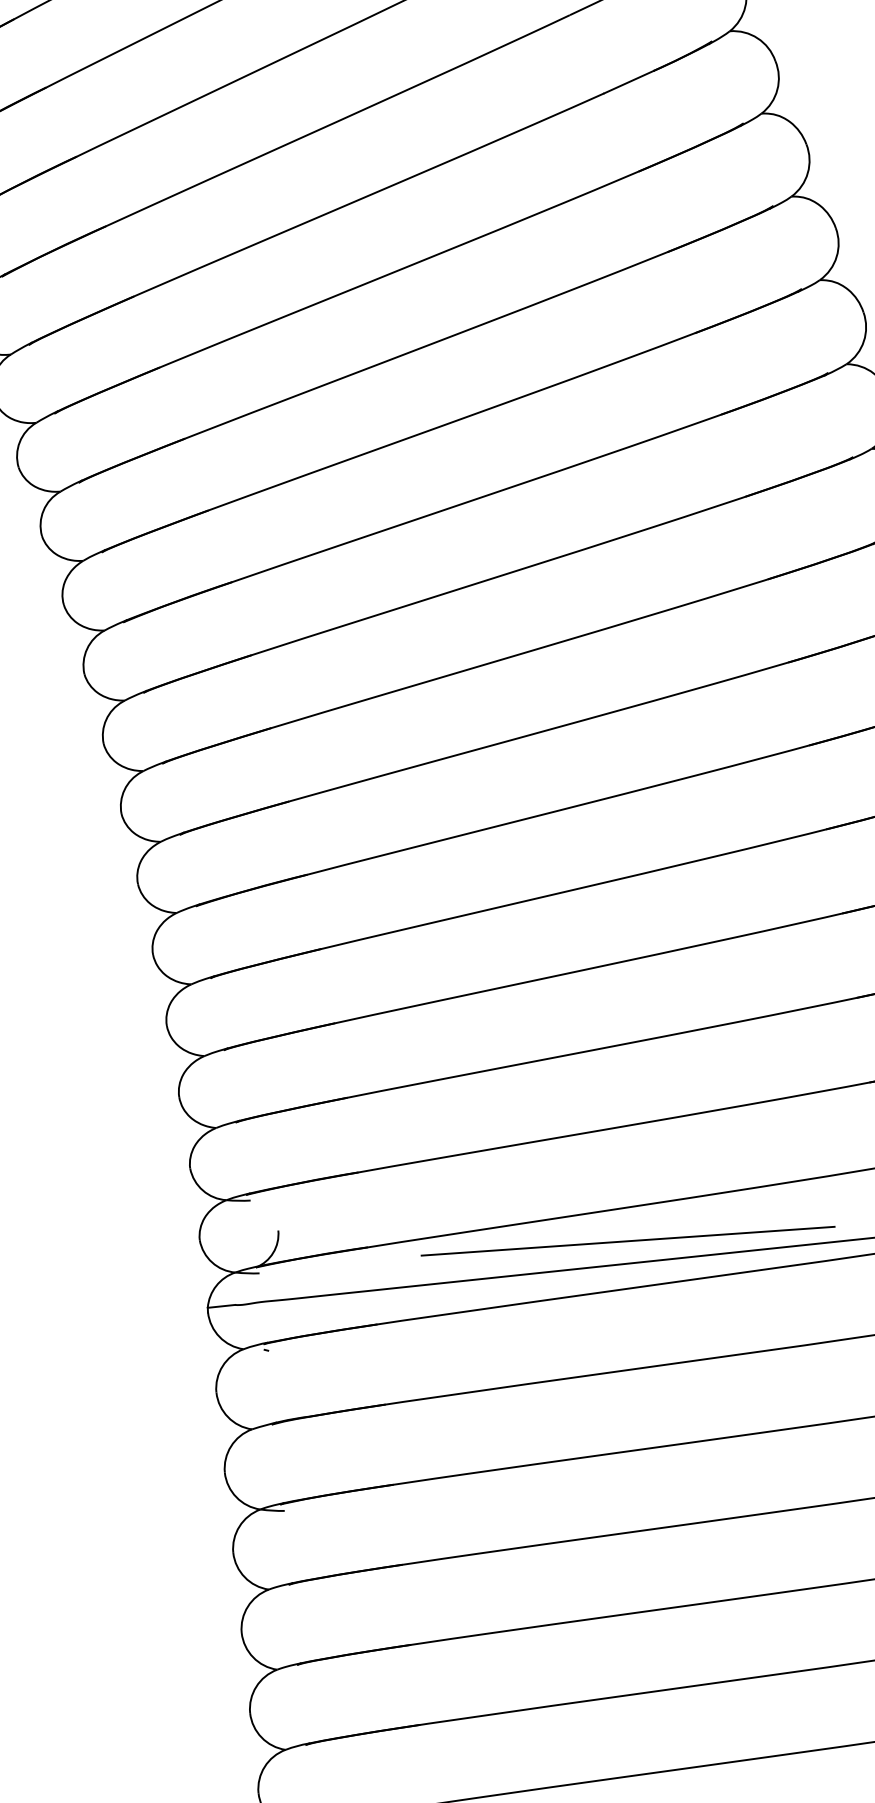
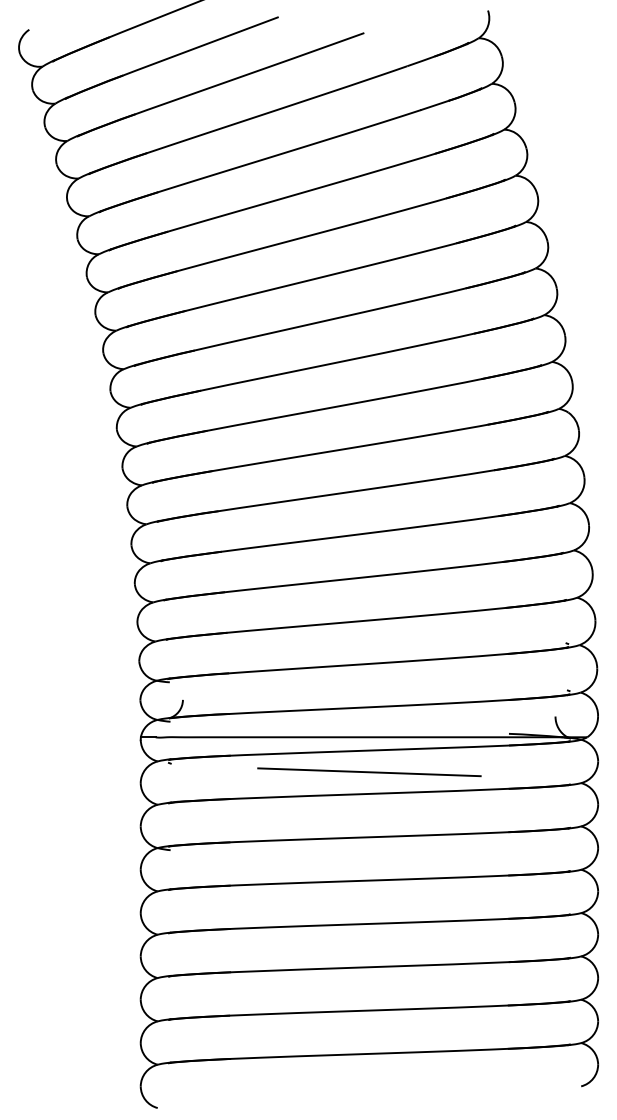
line: (628, 1241) -> (369, 772), moved

